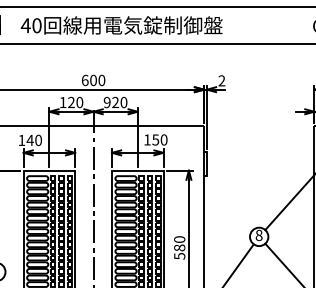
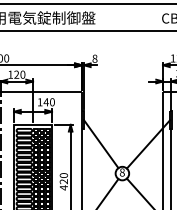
text: (221, 80) -> (94, 58), 2 -> 8
text: (106, 102) -> (10, 74), 920 -> 120
text: (155, 139) -> (46, 101), 150 -> 140
line: (229, 196) -> (100, 143), added
text: (179, 252) -> (63, 185), 580 -> 420

